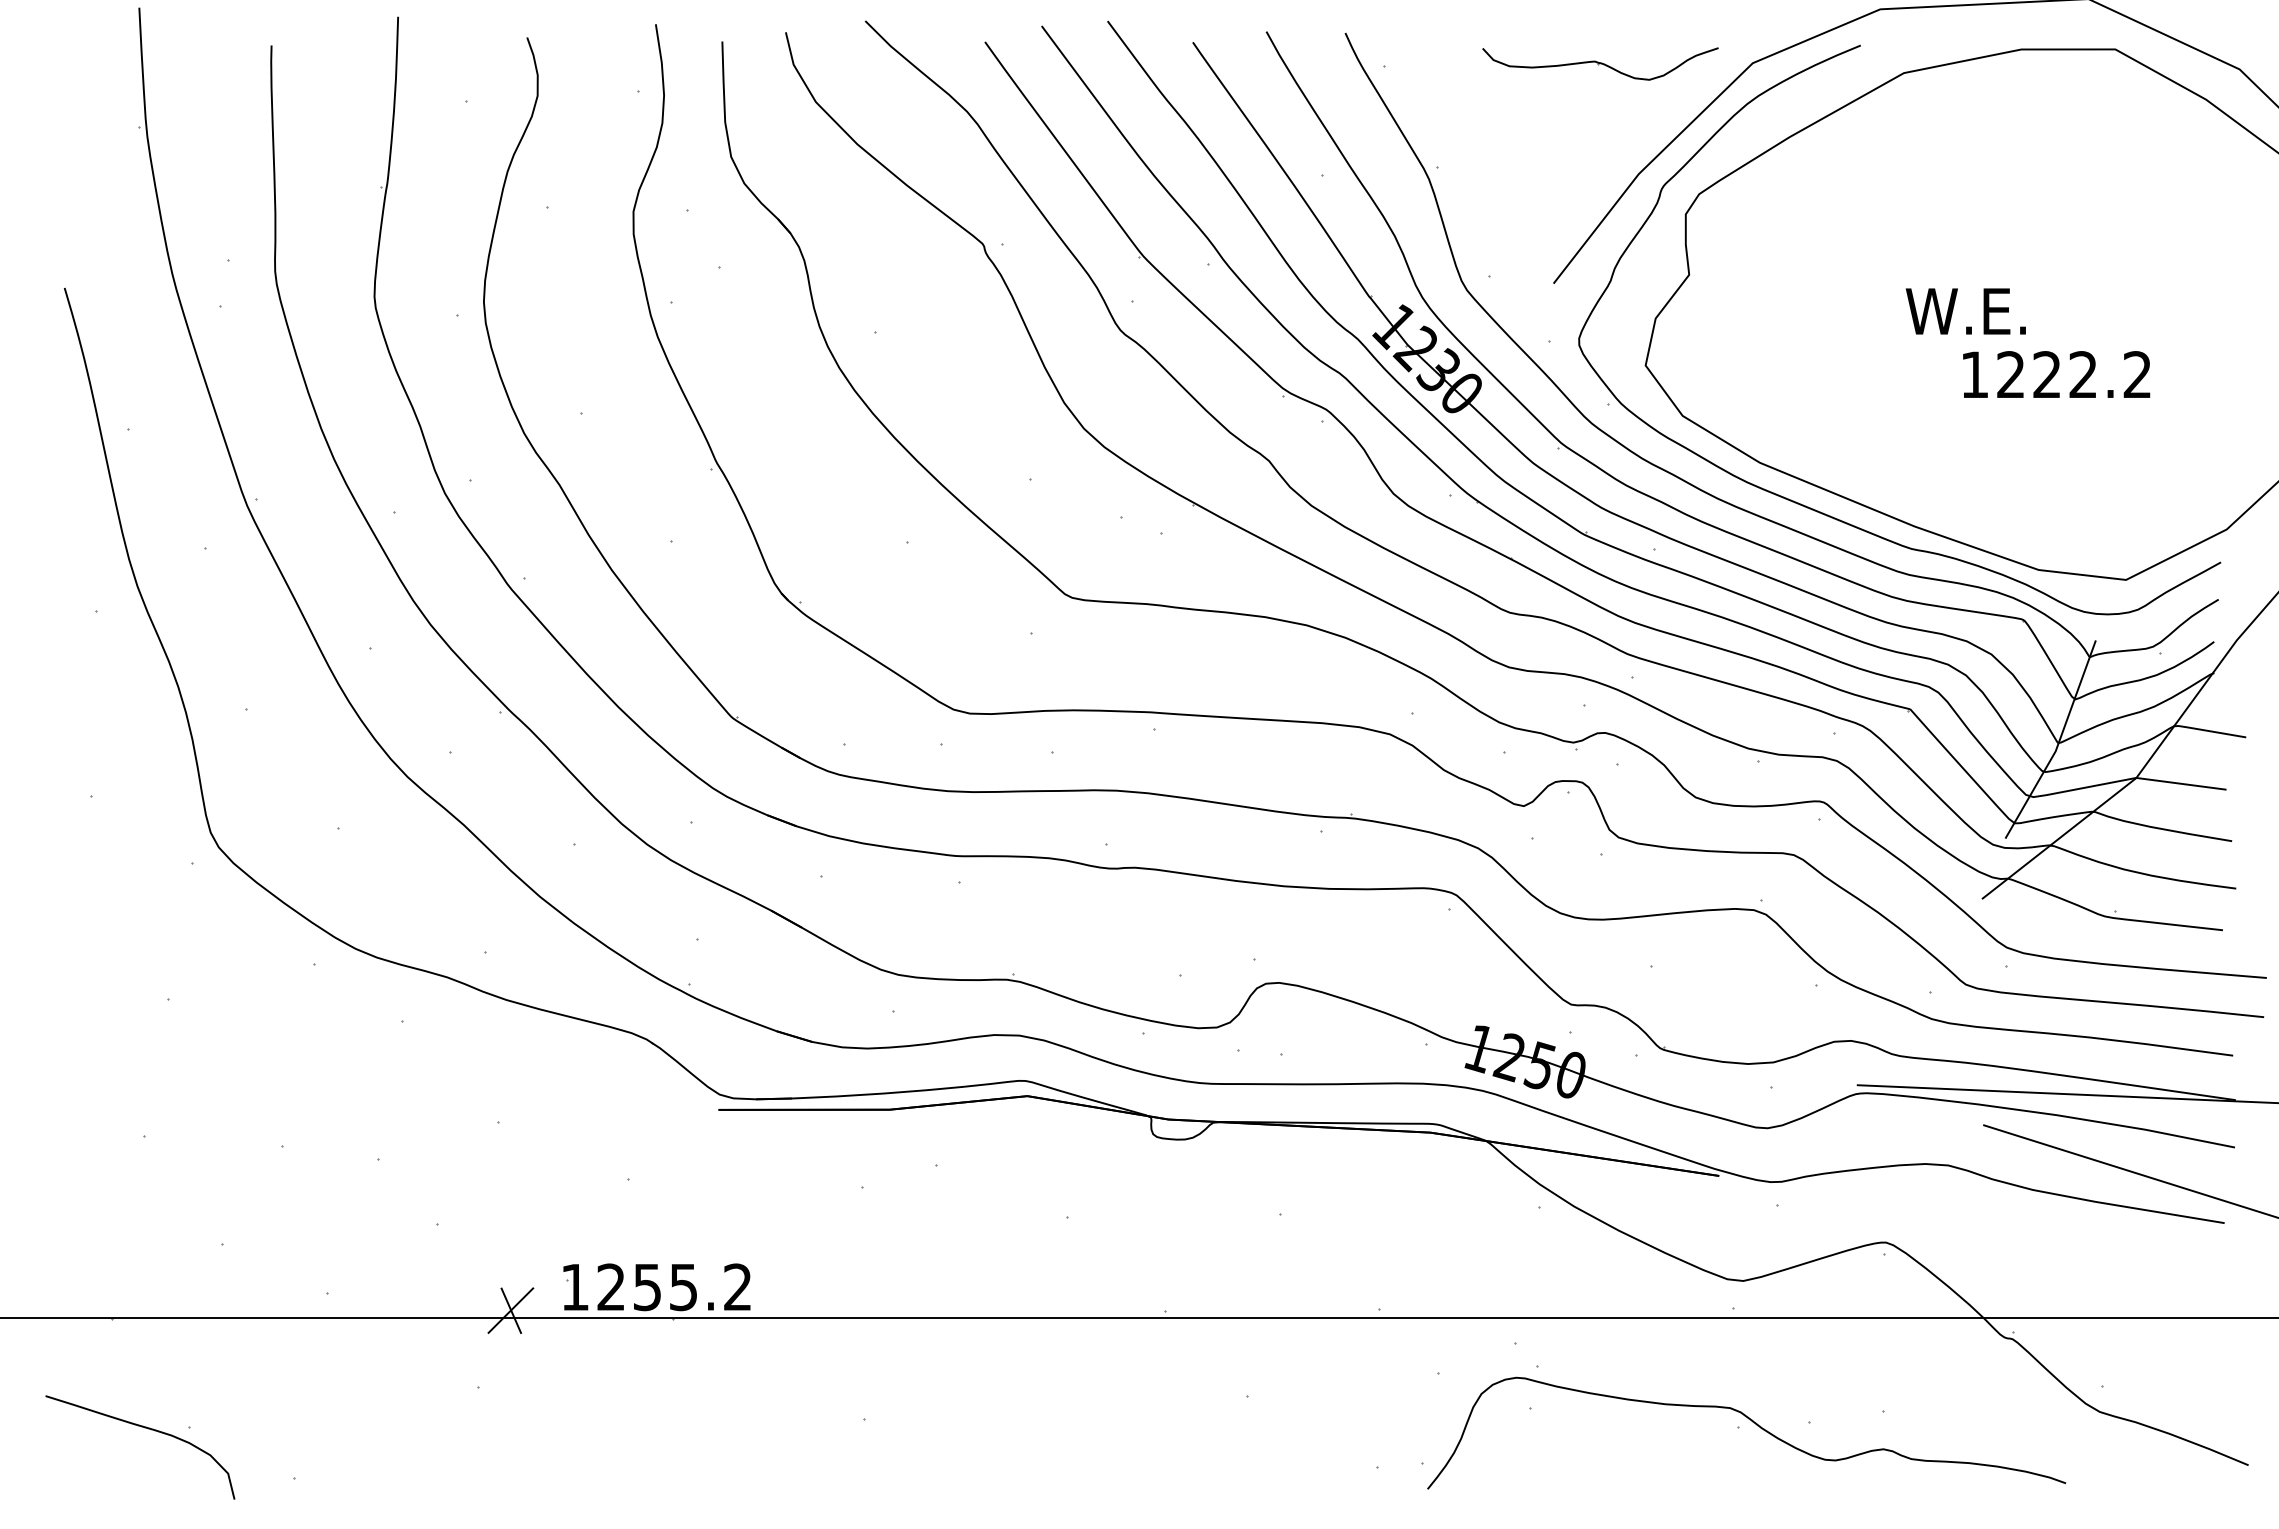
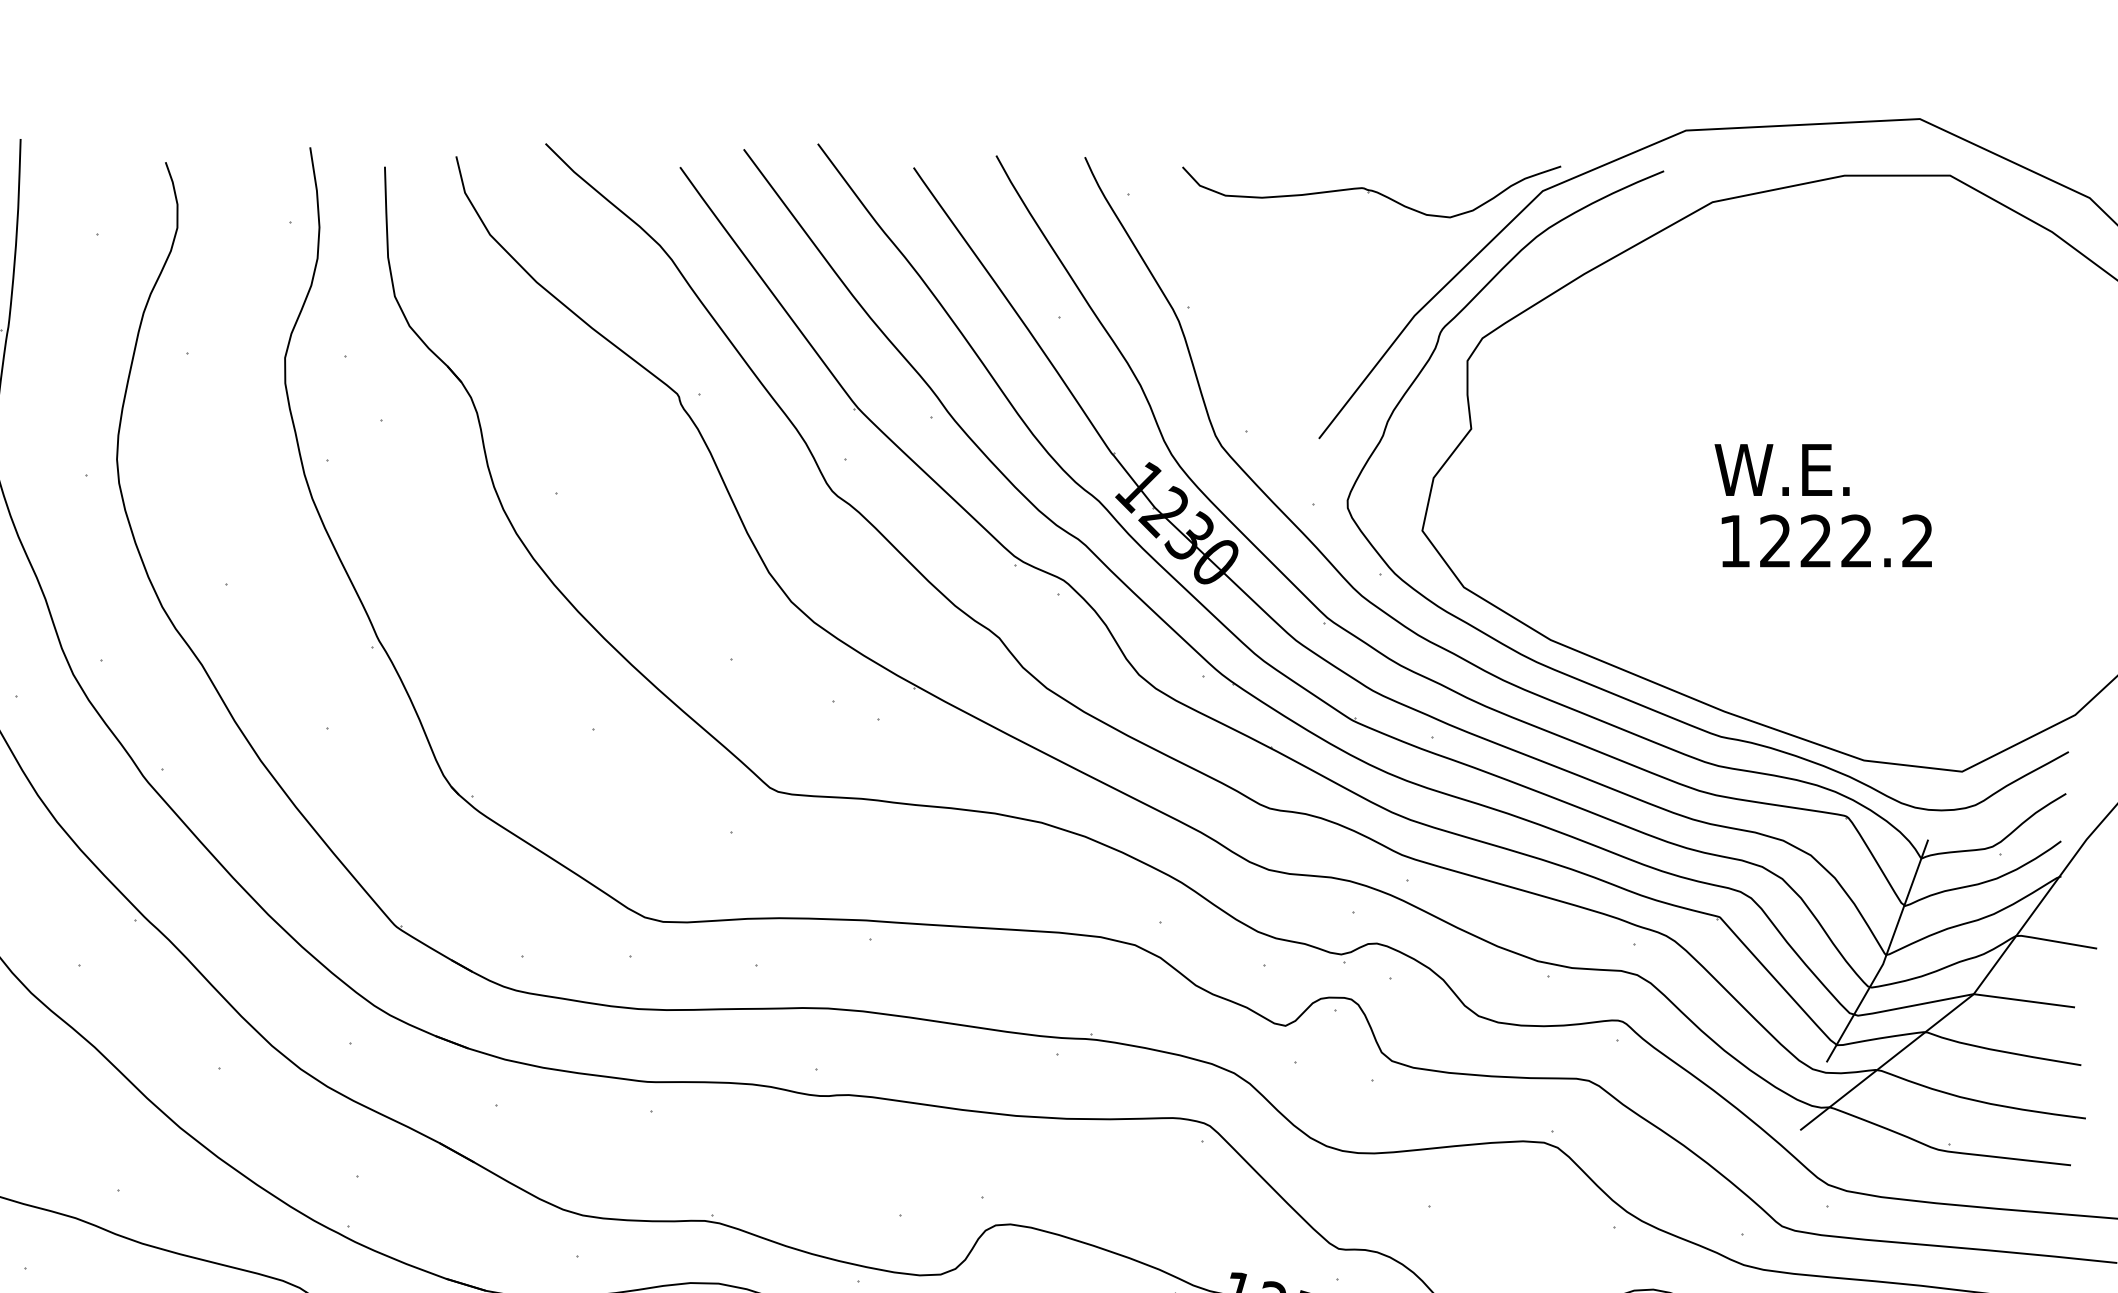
part: (1600, 63) -> (1371, 191), size x1.43
text: (2056, 374) -> (1826, 540), moved

